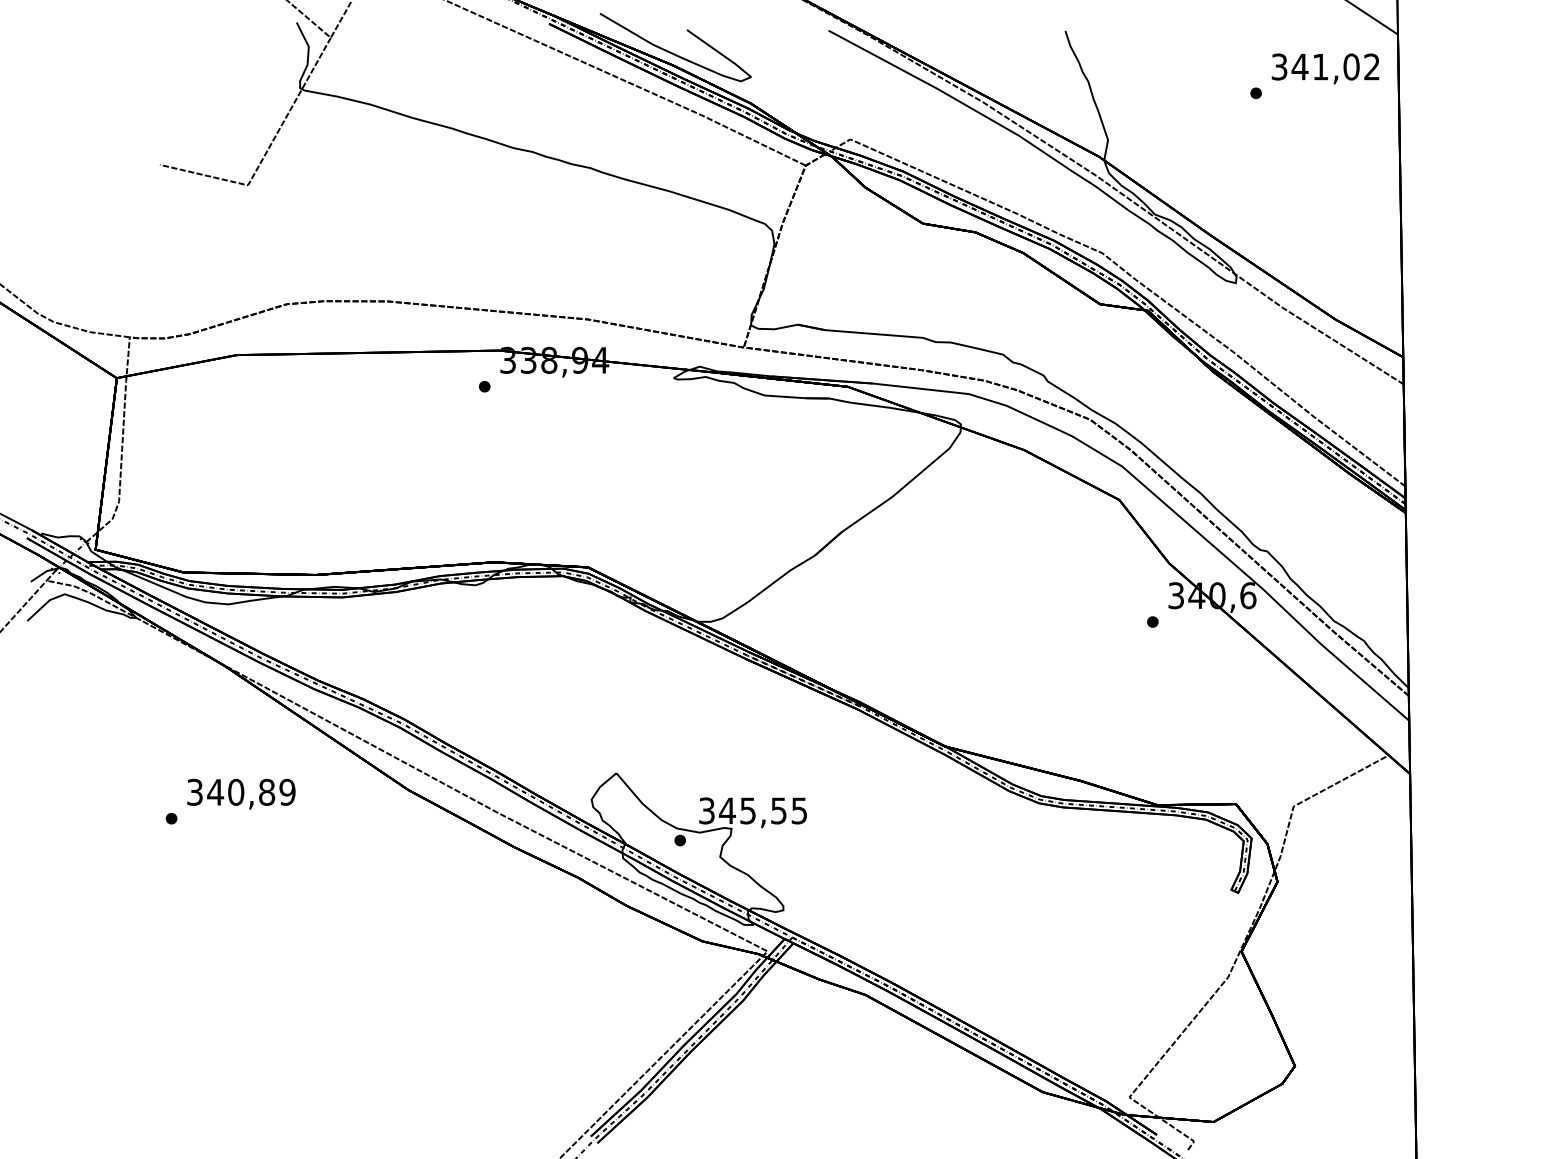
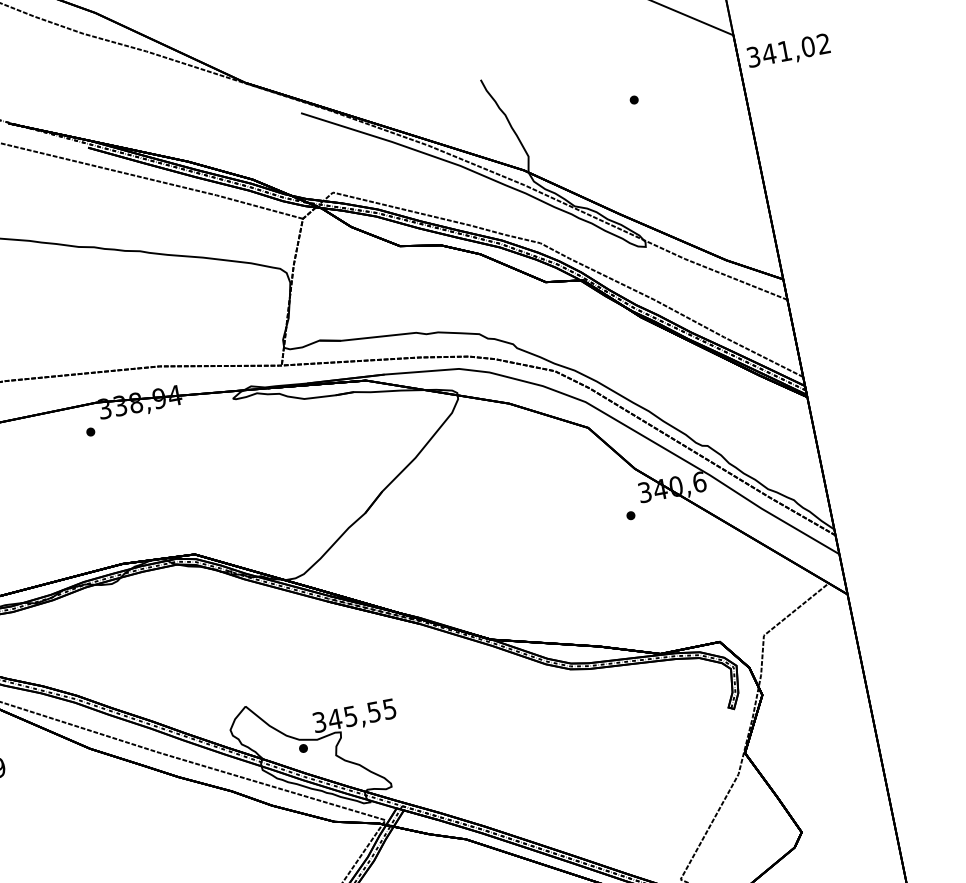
curve: (672, 52) -> (185, 151), removed
text: (1325, 68) -> (788, 51), moved

